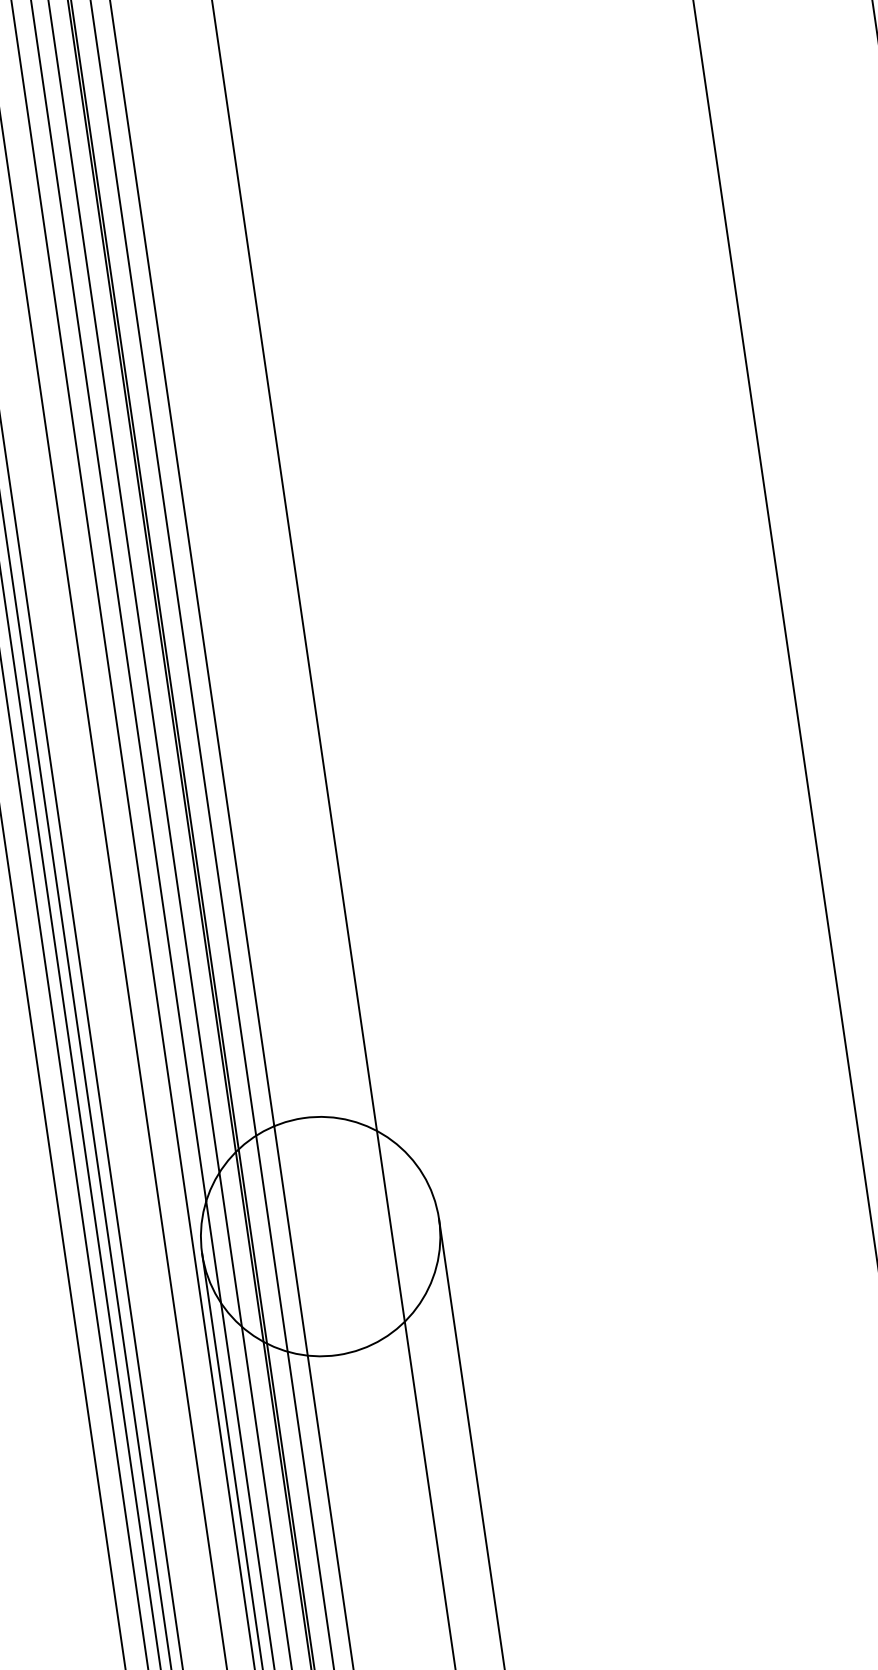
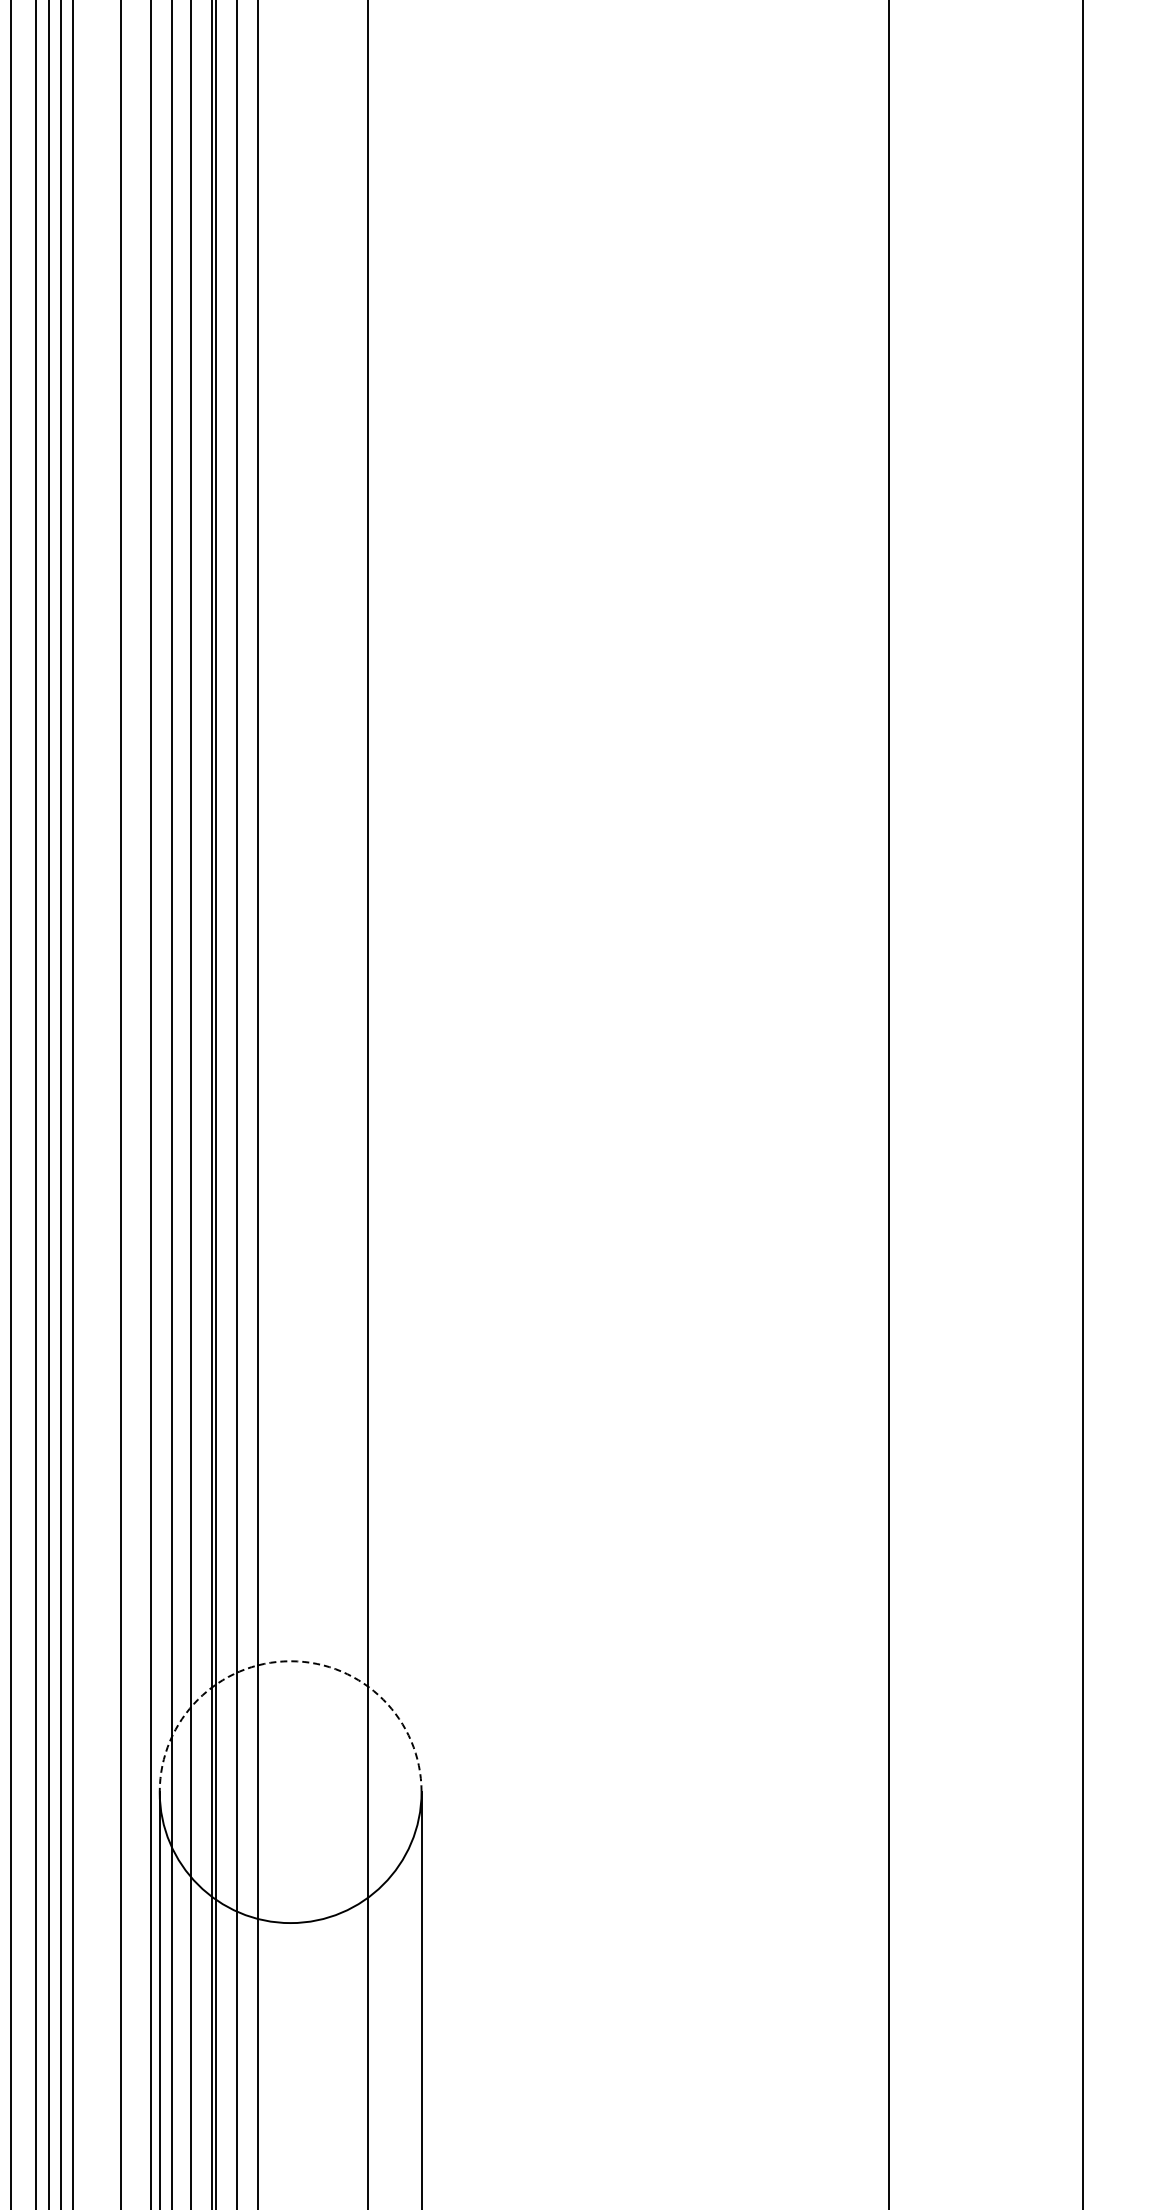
arc: (303, 1118) -> (290, 1661), solid -> dashed

